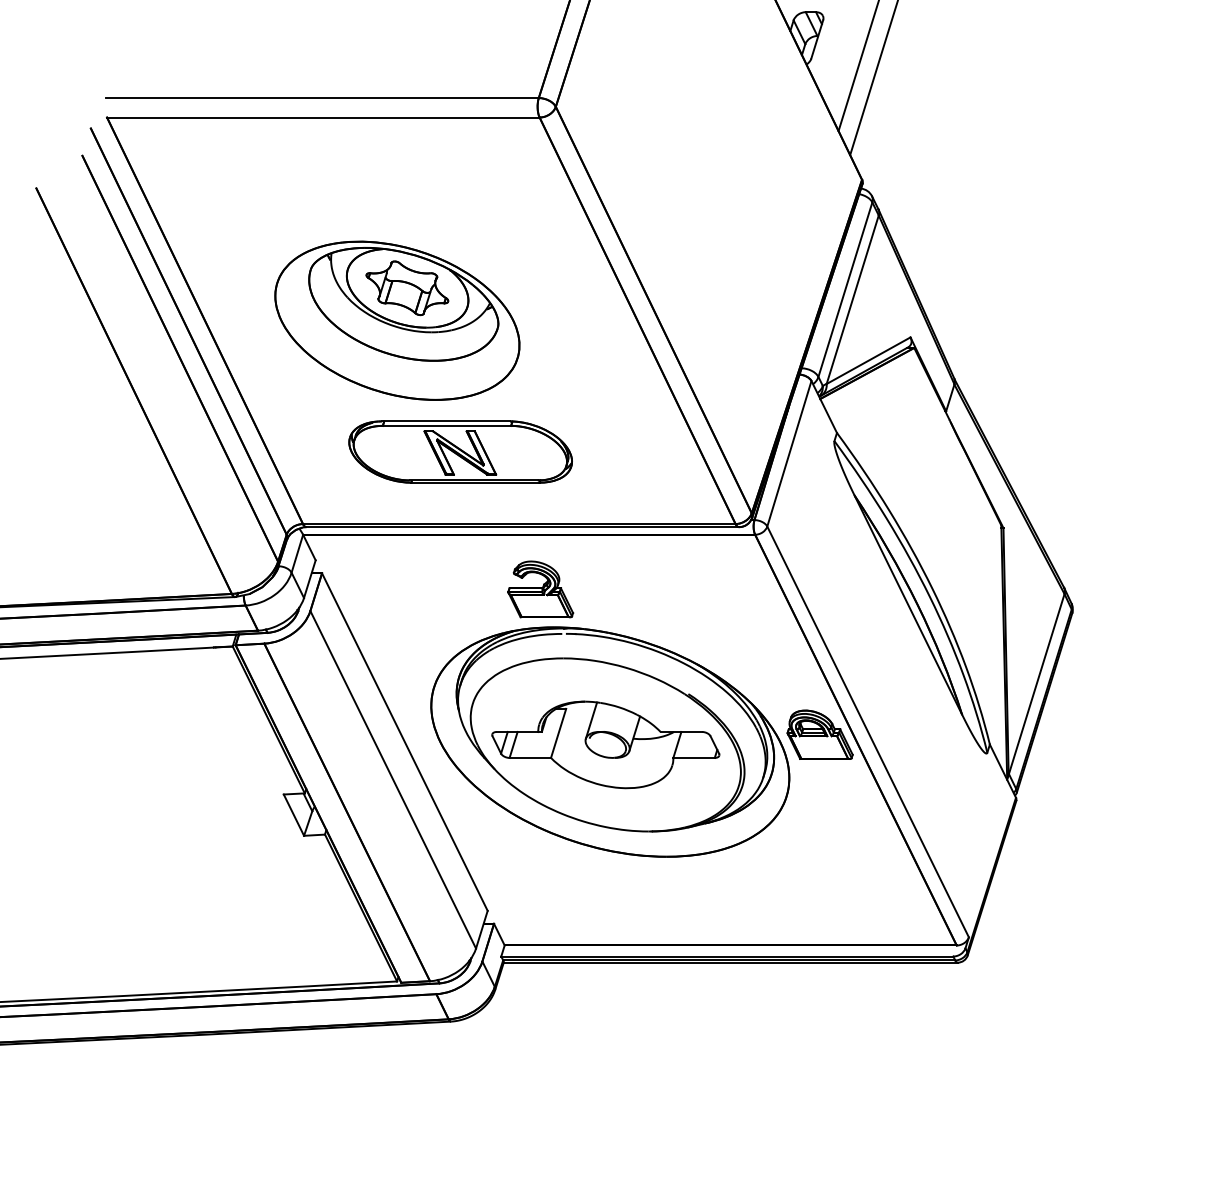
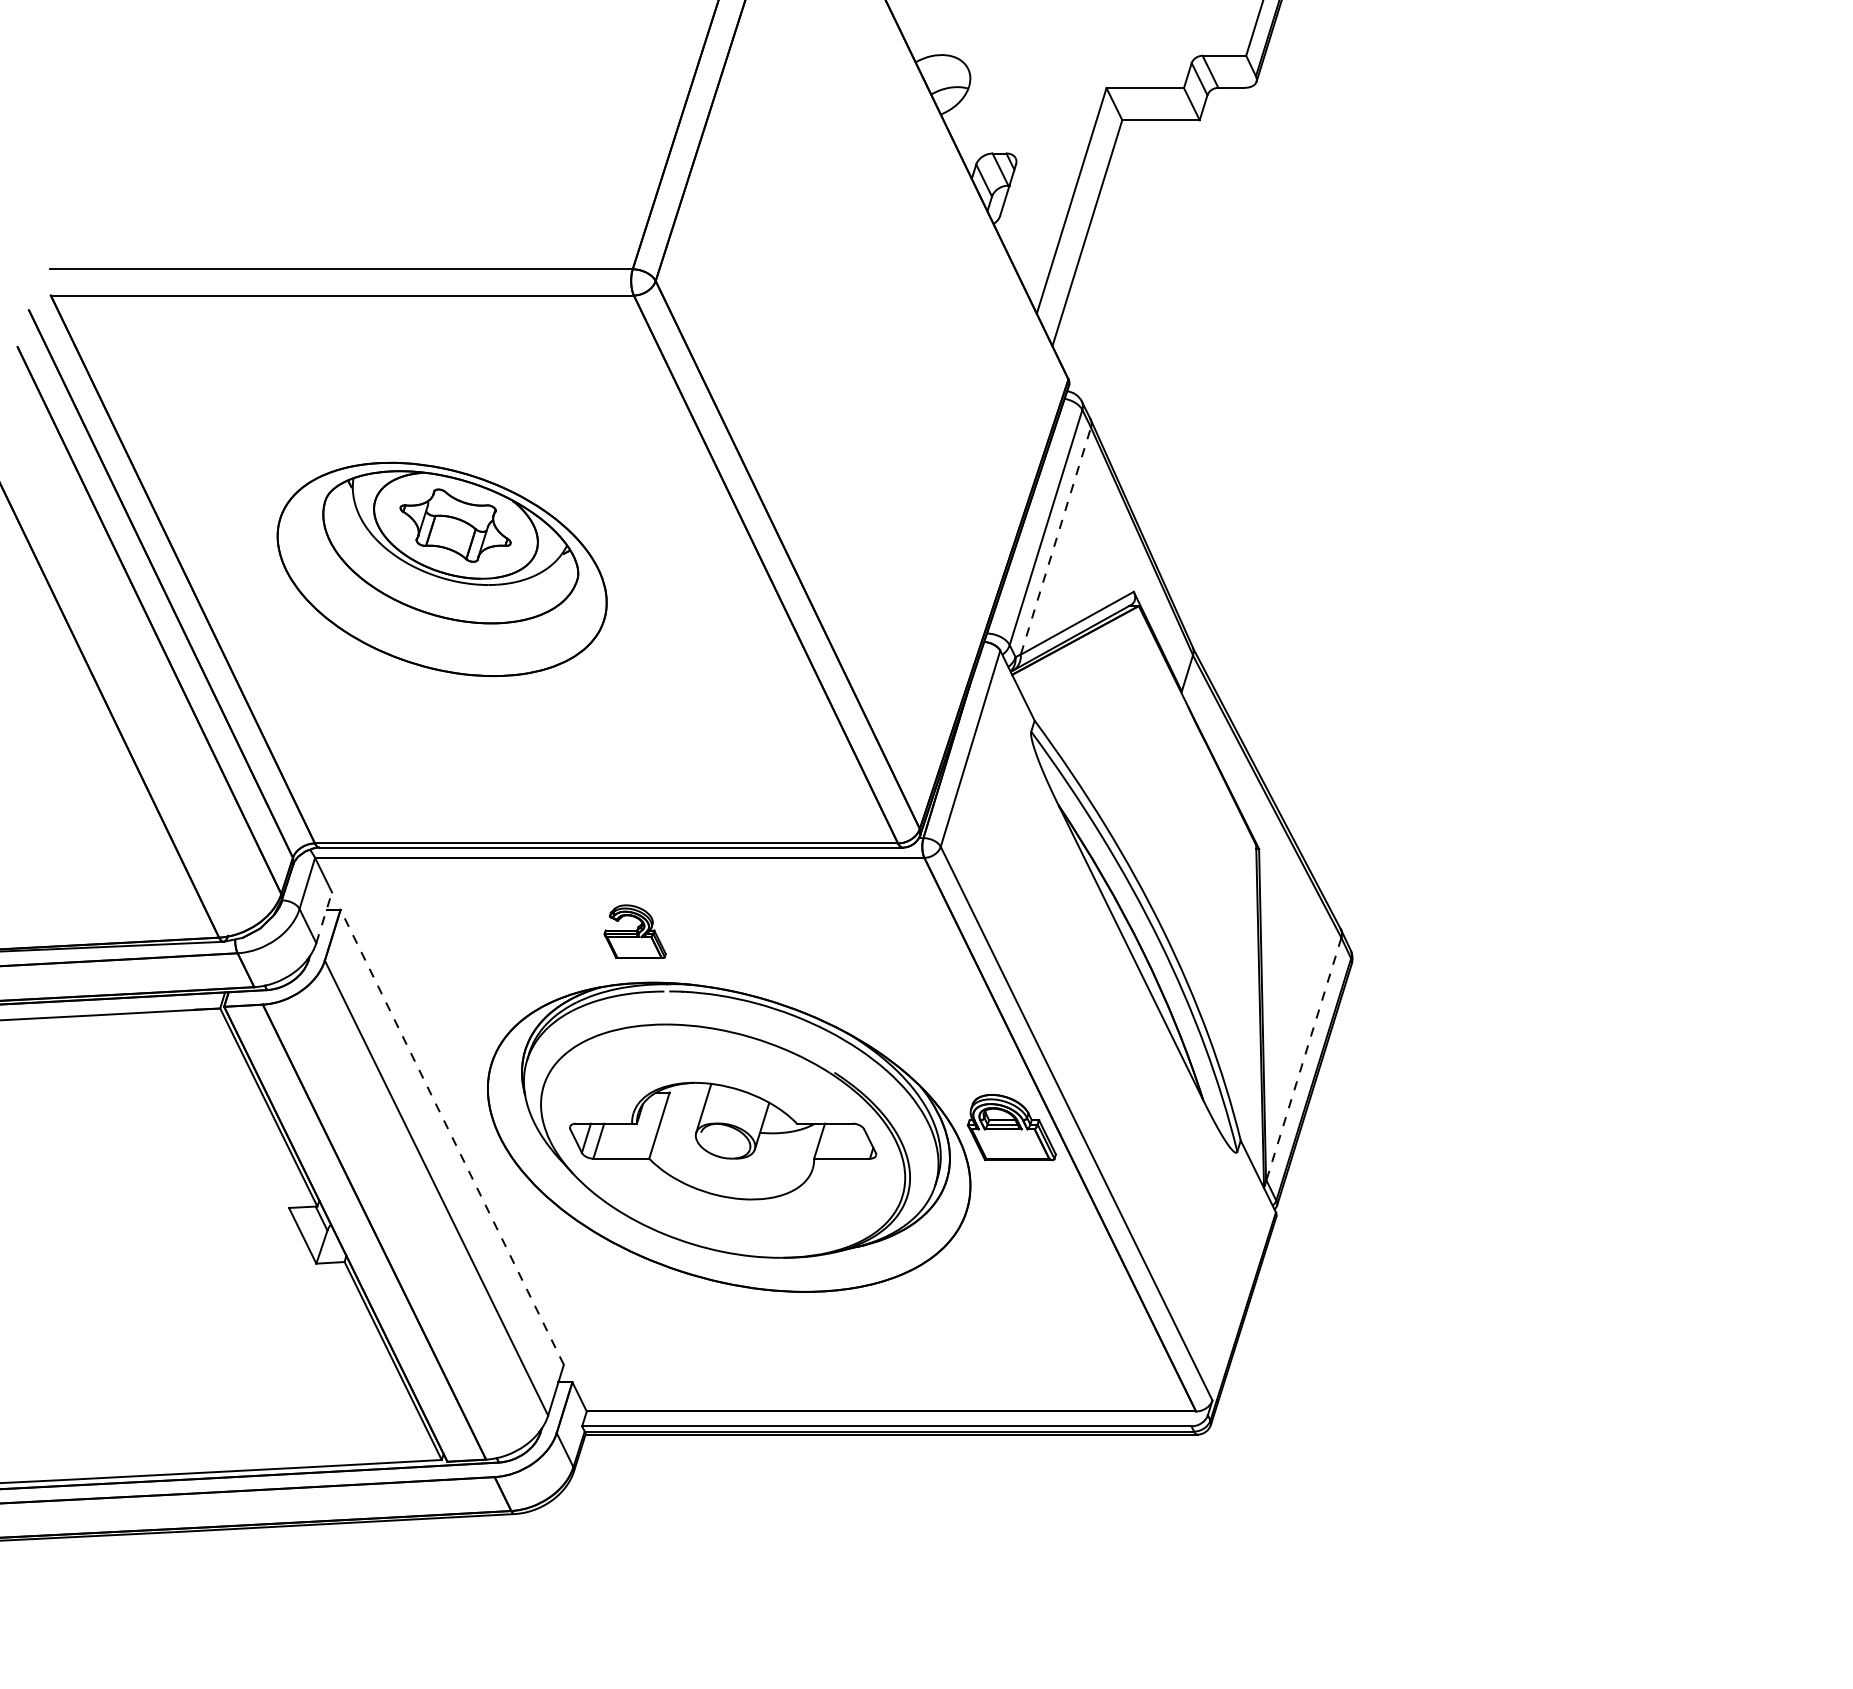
line: (852, 299) -> (1055, 540), solid -> dashed
part: (460, 452) -> (527, 746), removed
line: (310, 579) -> (324, 917), solid -> dashed
part: (540, 589) -> (634, 931), size x0.7
line: (1036, 684) -> (1303, 1059), solid -> dashed
line: (405, 741) -> (452, 1136), solid -> dashed

